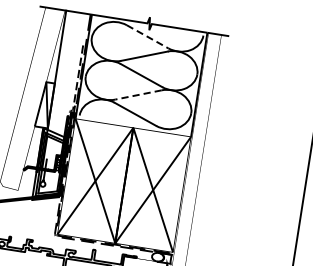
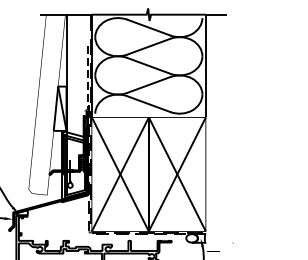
line: (148, 36) -> (149, 27), dashed -> solid
line: (138, 95) -> (148, 85), dashed -> solid

